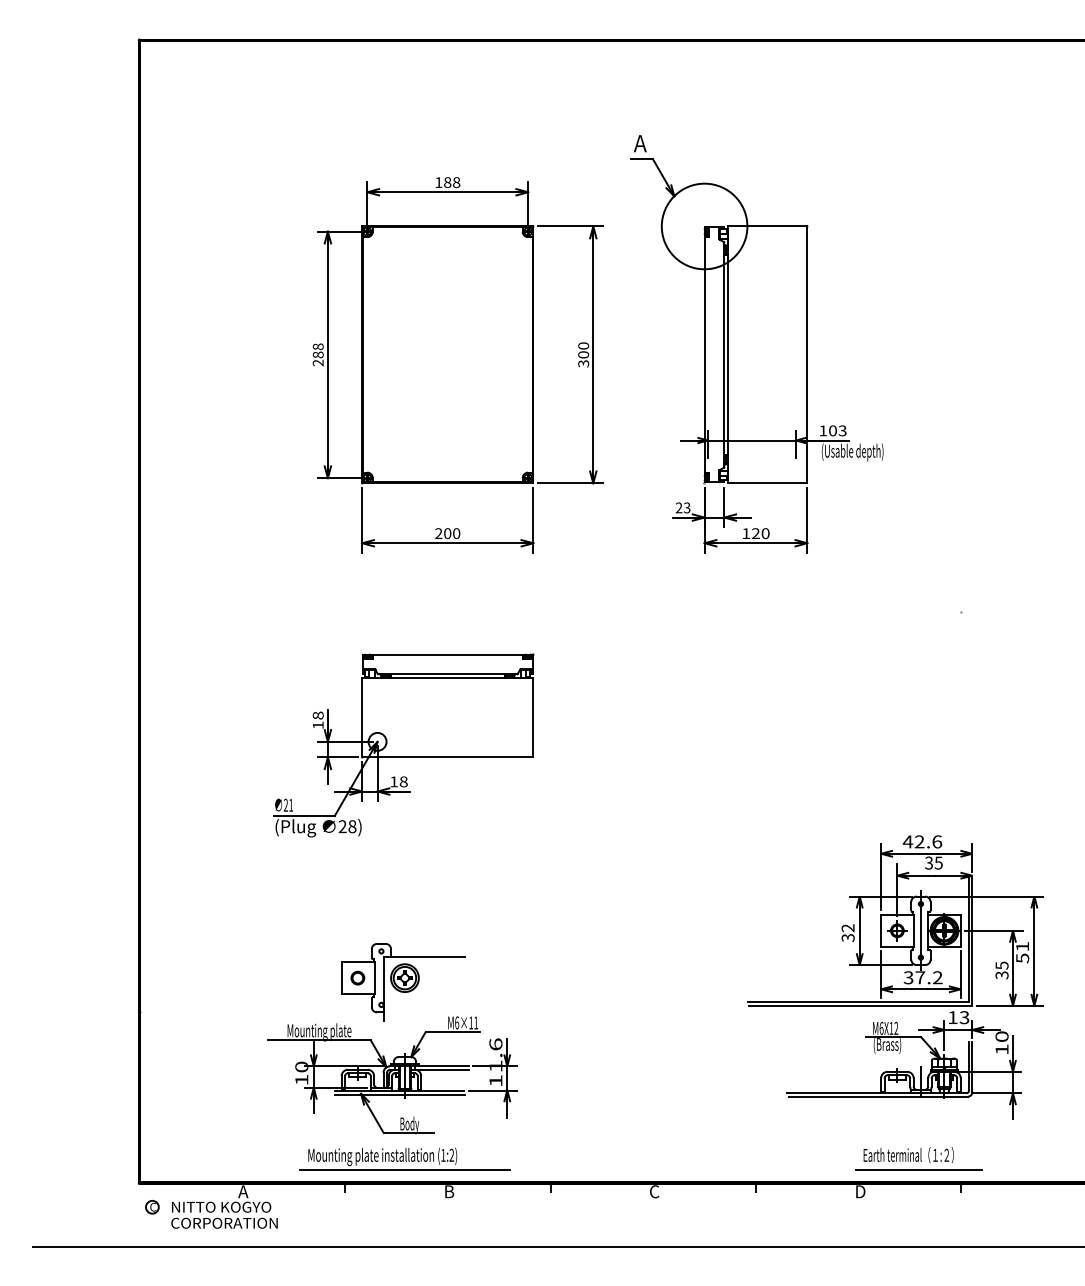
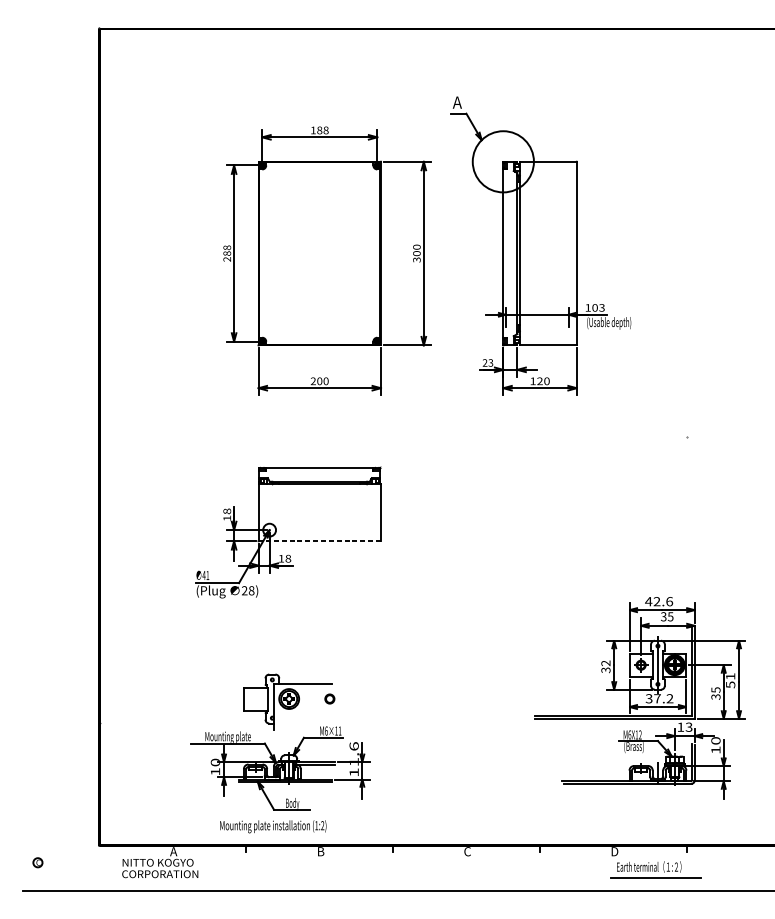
line: (447, 757) -> (319, 541), solid -> dashed
text: (285, 804) -> (203, 574), 21 -> 41
part: (357, 977) -> (329, 698), moved
part: (918, 1158) -> (656, 869), moved
line: (404, 1169) -> (288, 835), removed
part: (152, 1207) -> (38, 862), moved

